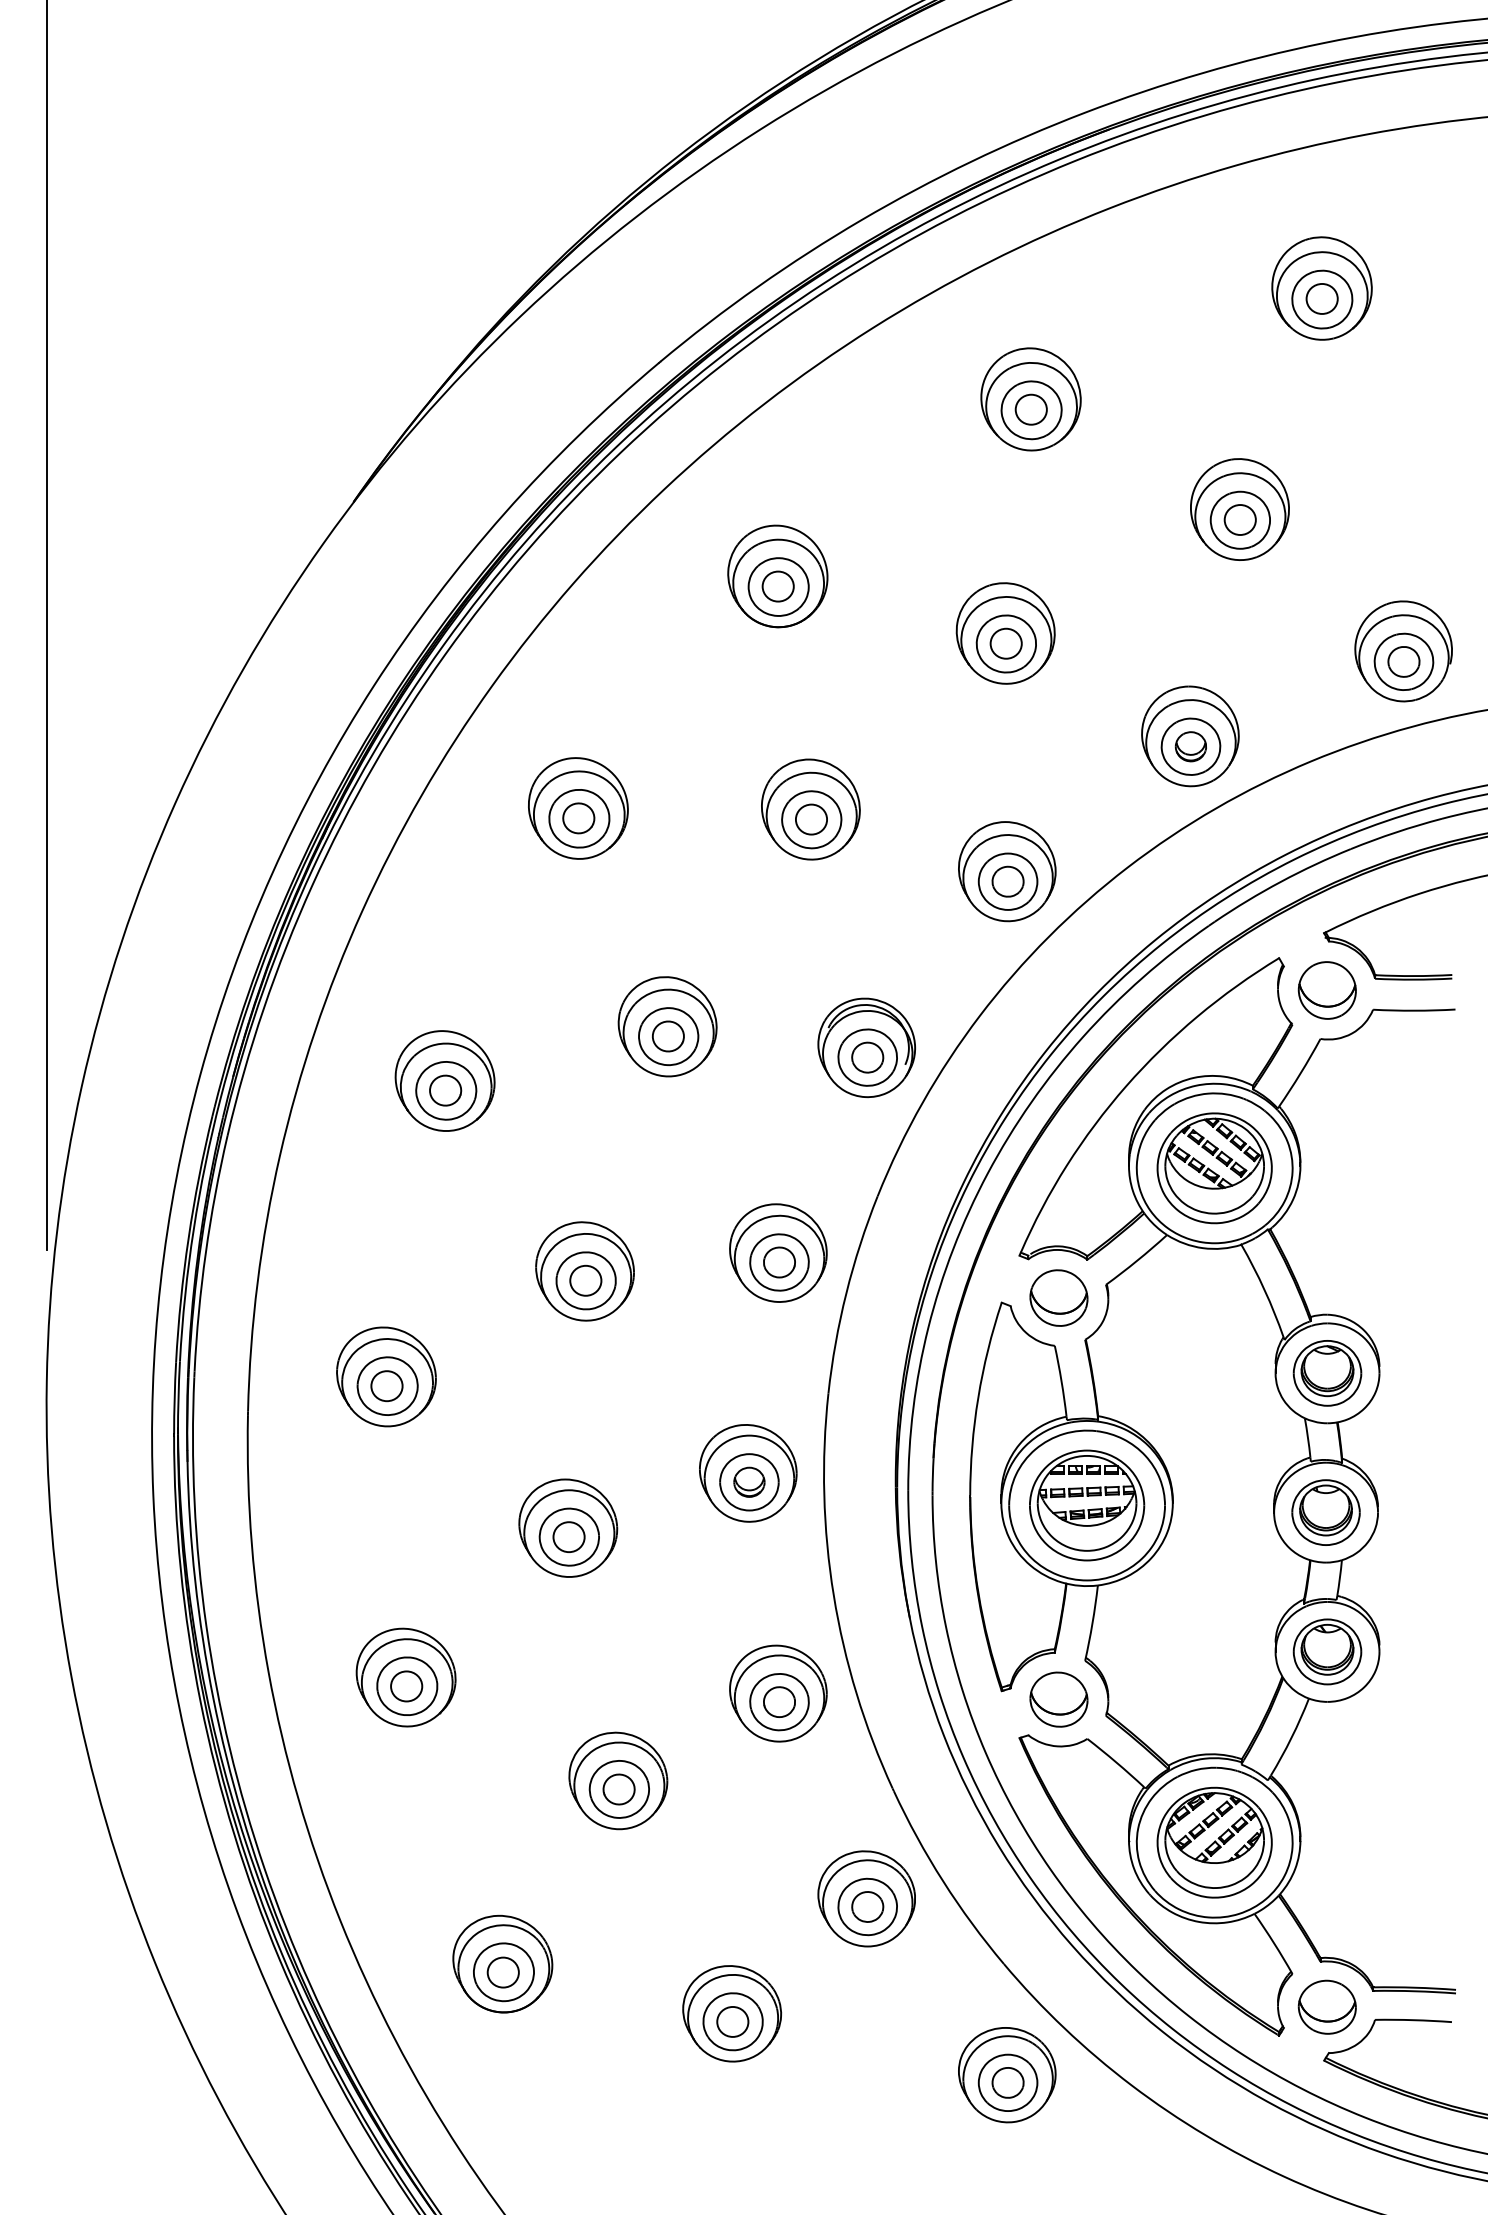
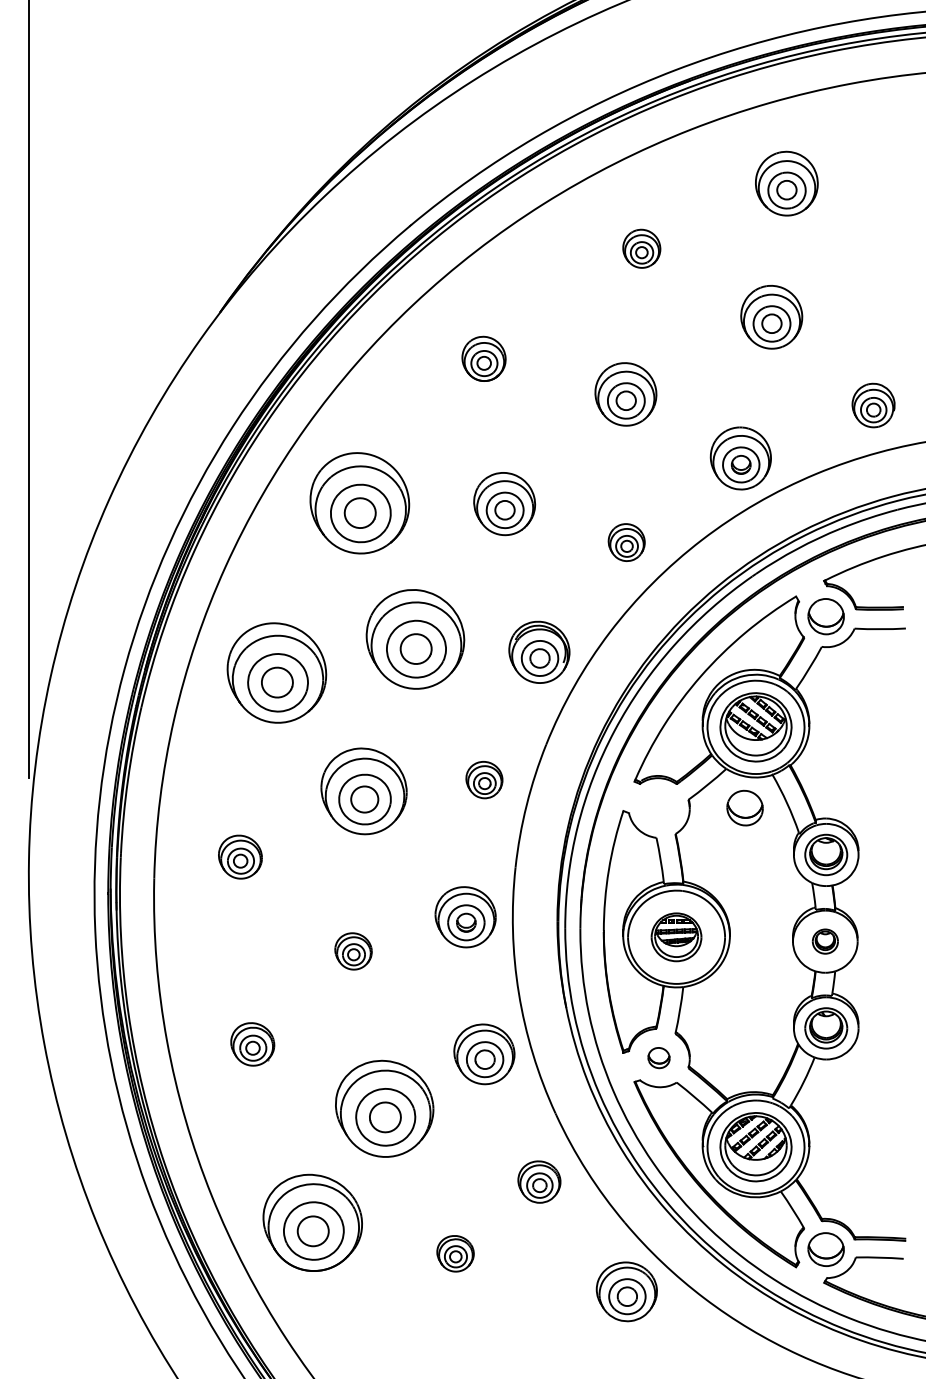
part: (1321, 288) -> (786, 183), moved
part: (1030, 399) -> (641, 248), size x0.6
part: (776, 575) -> (483, 358), size x0.7
part: (1403, 651) -> (873, 405), size x0.7
part: (577, 808) -> (359, 503), size x1.6
part: (1006, 871) -> (626, 542), size x0.6
part: (667, 1025) -> (415, 638), size x1.6
part: (444, 1080) -> (276, 672), size x1.6
part: (778, 1252) -> (484, 779), size x0.6
part: (584, 1271) -> (363, 791), size x1.4
part: (1058, 1297) -> (744, 807), moved
part: (386, 1375) -> (240, 856), size x0.7
part: (1086, 1505) -> (676, 937), size x0.7
part: (1326, 1512) -> (825, 941), size x0.6
part: (568, 1528) -> (353, 951), size x0.6
part: (405, 1677) -> (252, 1044), size x0.7
part: (1058, 1698) -> (658, 1057), size x0.6
part: (617, 1780) -> (384, 1108), size x1.6
part: (866, 1897) -> (539, 1181), size x0.7
part: (502, 1963) -> (312, 1222), size x1.6
part: (731, 2013) -> (455, 1253), size x0.6

